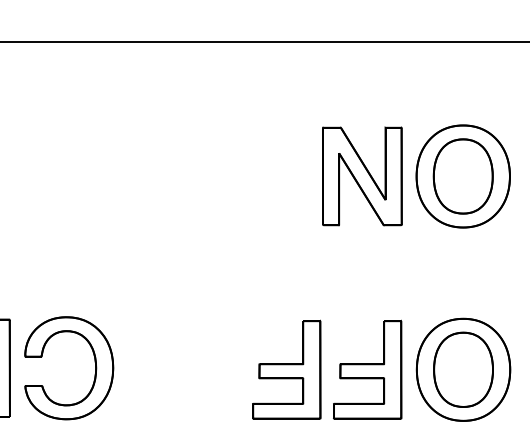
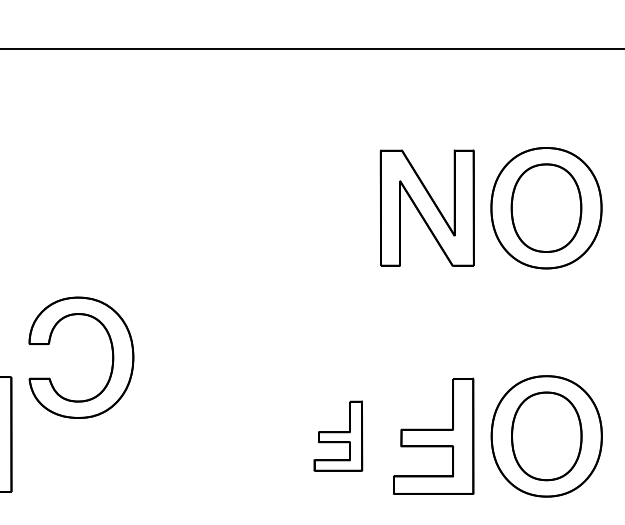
part: (94, 362) -> (111, 351), moved
part: (286, 369) -> (337, 435), size x0.6

